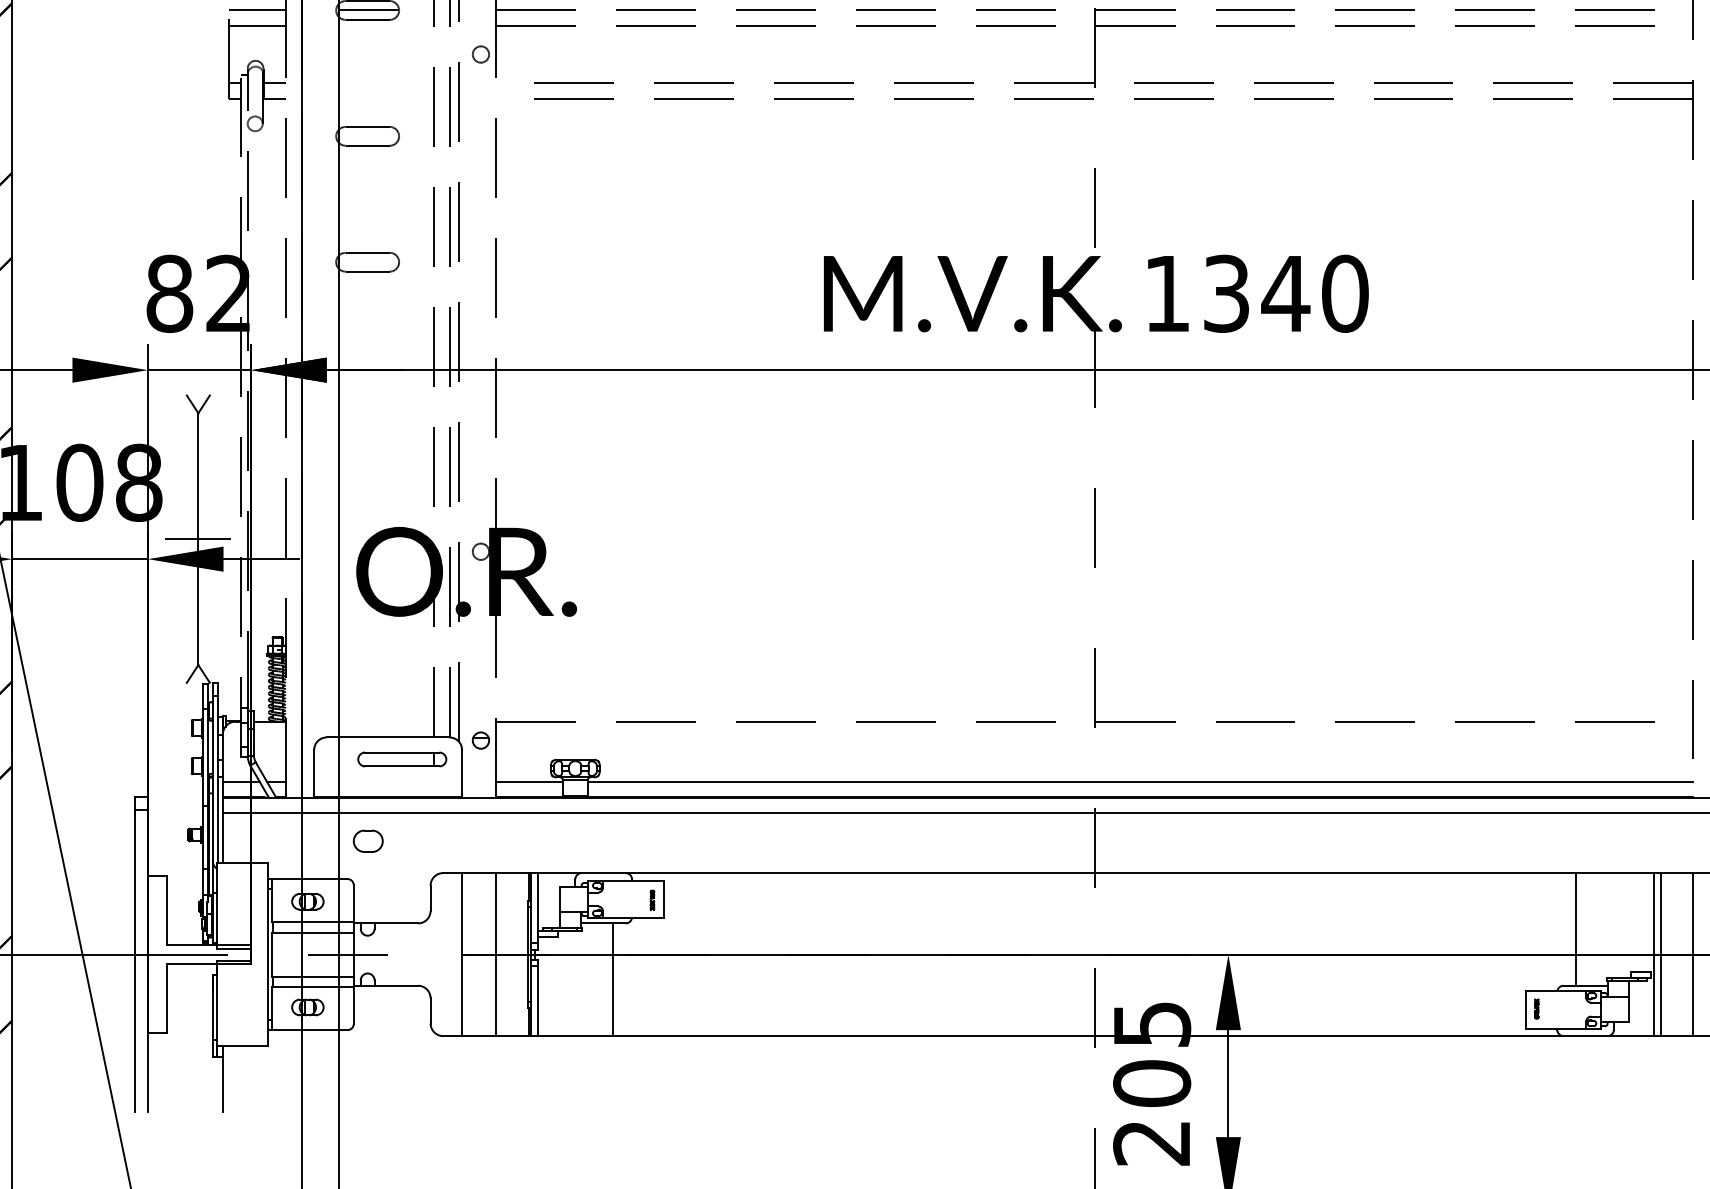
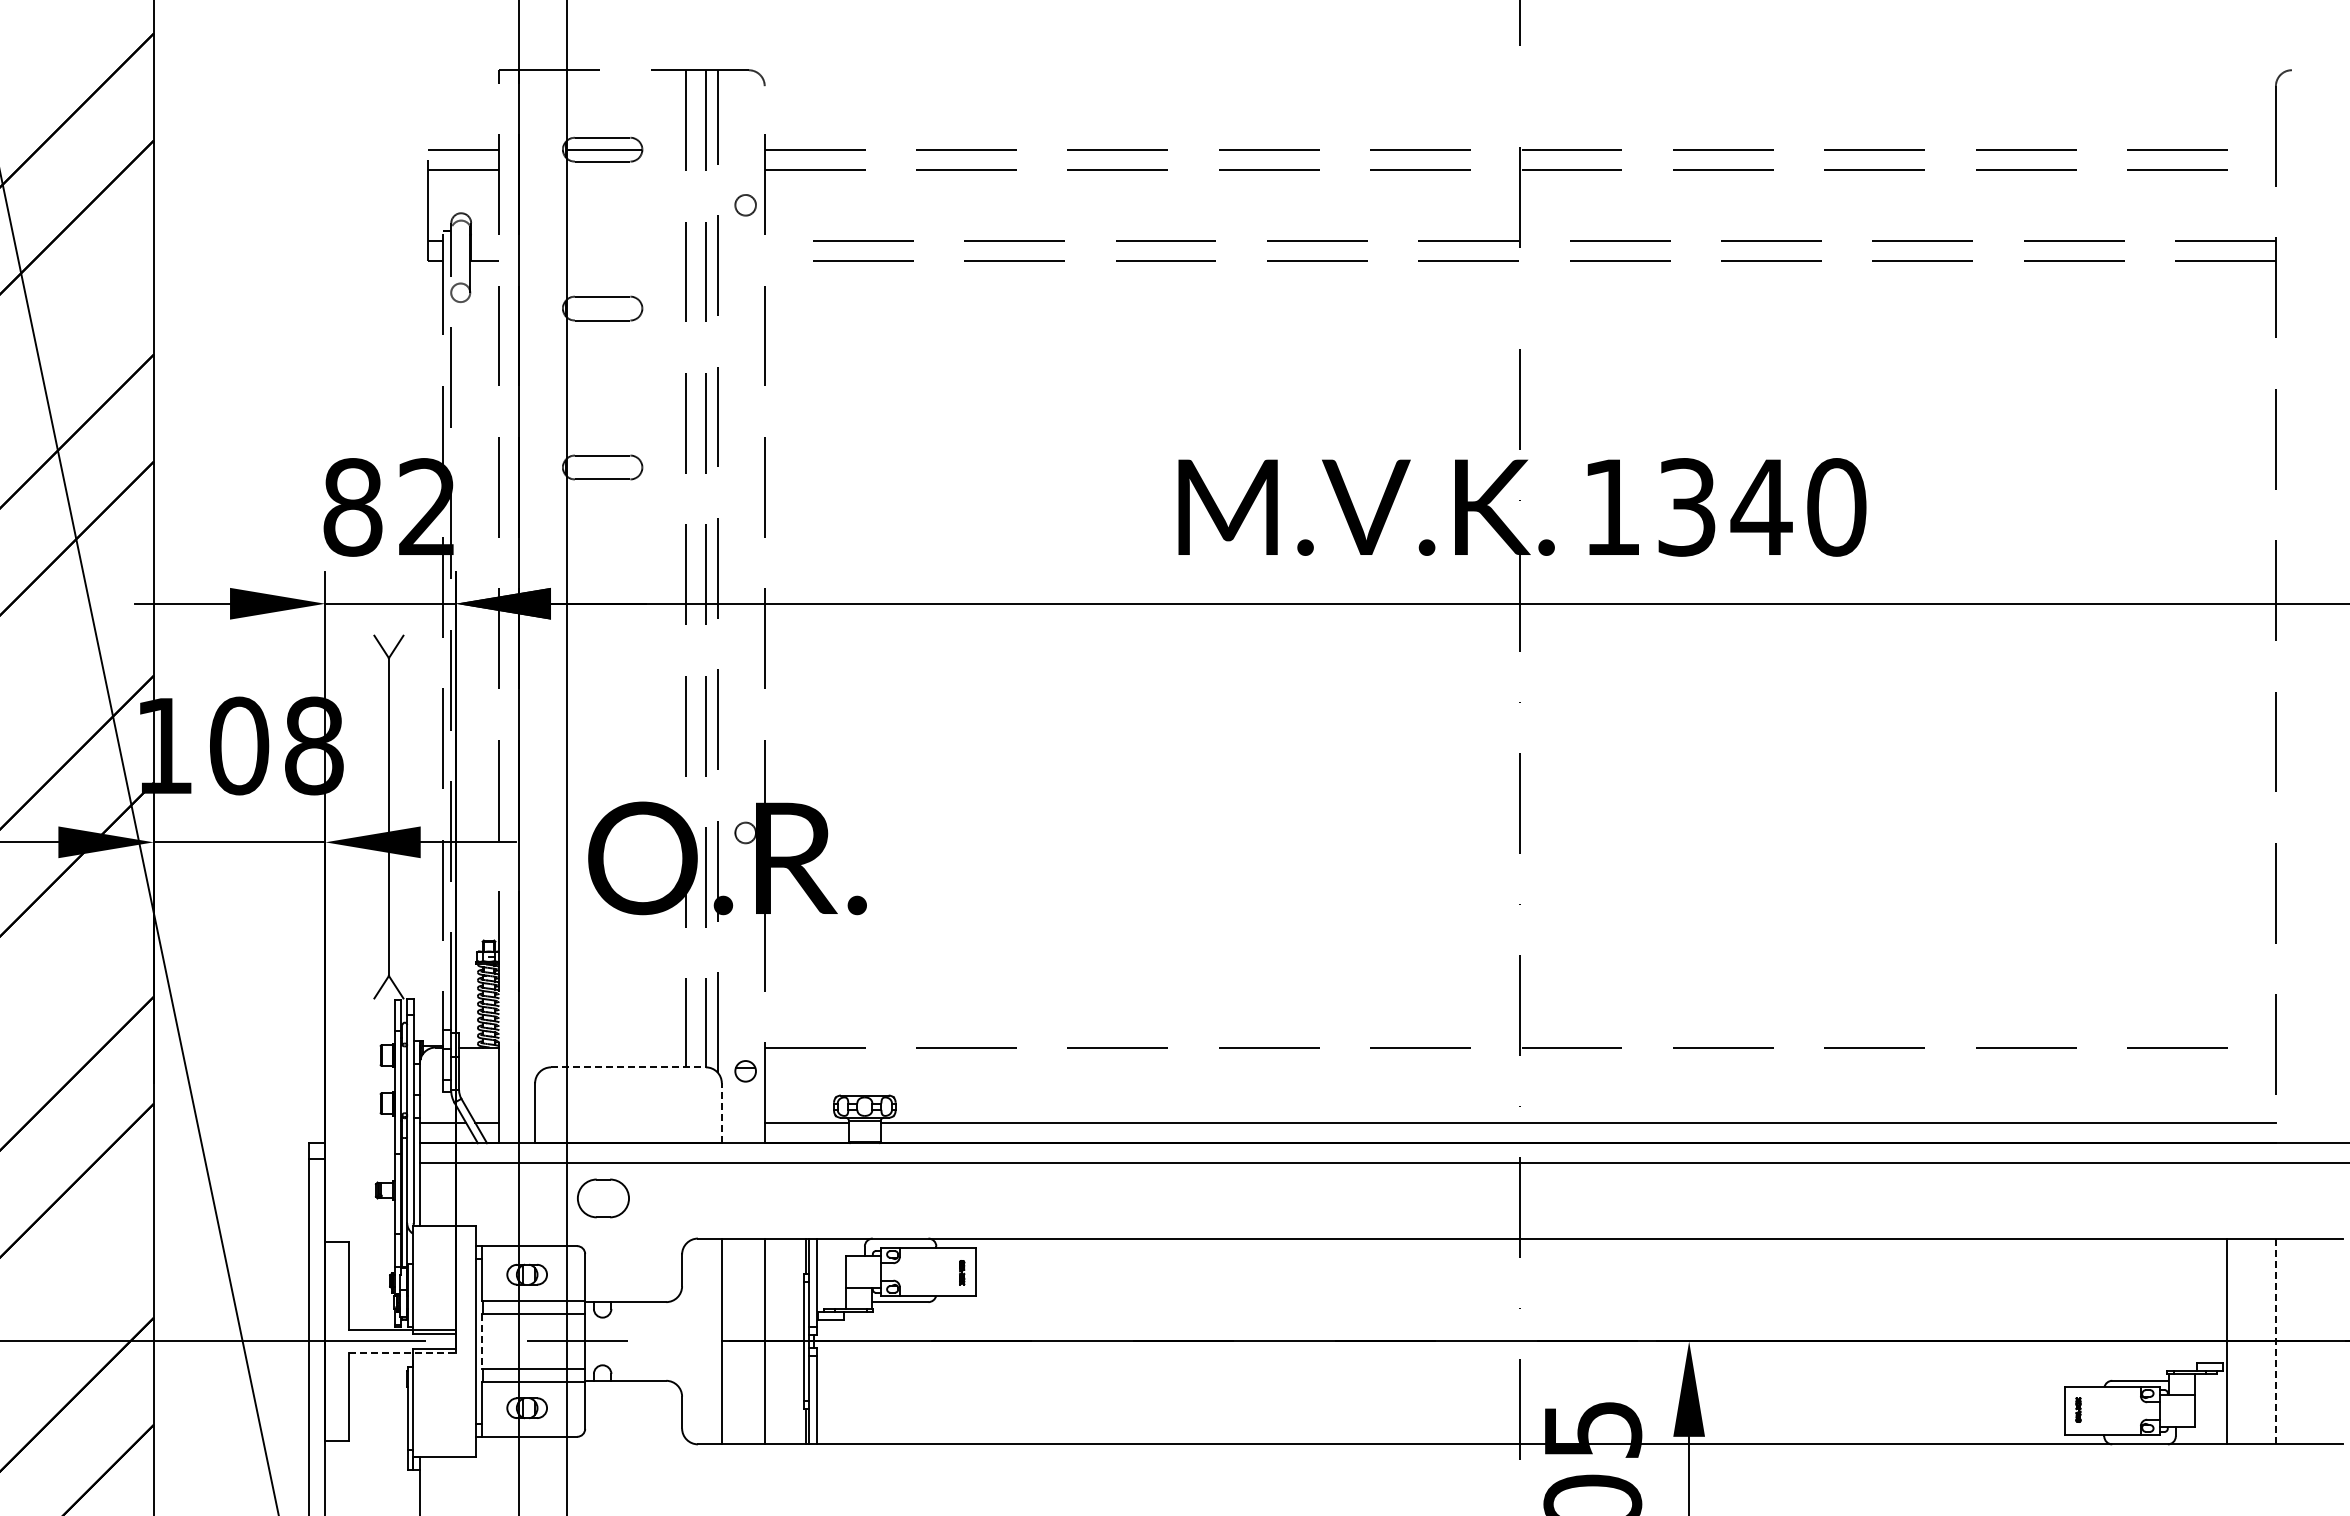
line: (274, 83) -> (485, 241), removed
line: (198, 539) -> (388, 817), removed
line: (388, 737) -> (628, 1067), solid -> dashed
part: (401, 758) -> (645, 1094), removed
line: (461, 773) -> (721, 1113), solid -> dashed
part: (368, 841) -> (603, 1198), size x1.4
line: (1576, 929) -> (2128, 1309), removed
line: (271, 954) -> (481, 1341), solid -> dashed
line: (1660, 954) -> (2234, 1341), removed
line: (1692, 954) -> (2275, 1341), solid -> dashed
line: (209, 964) -> (402, 1353), solid -> dashed
line: (613, 979) -> (912, 1373), removed

